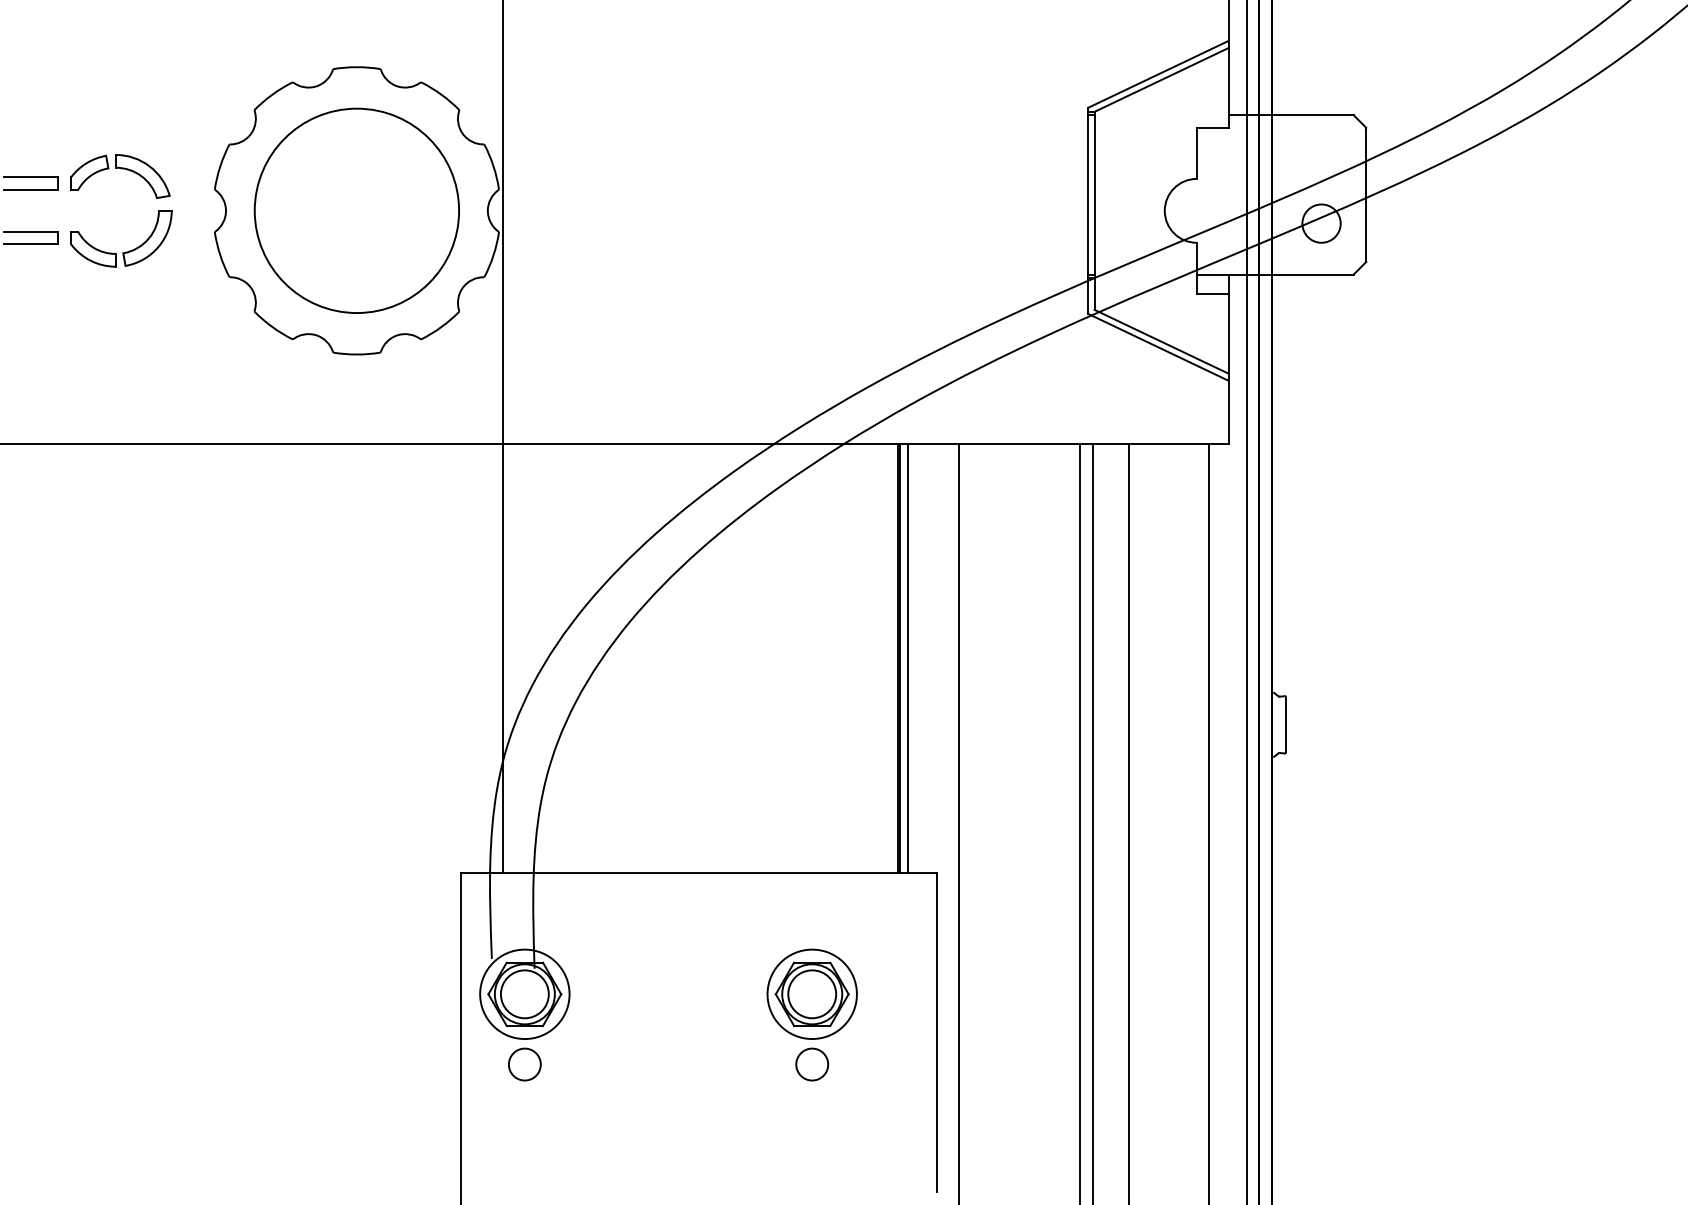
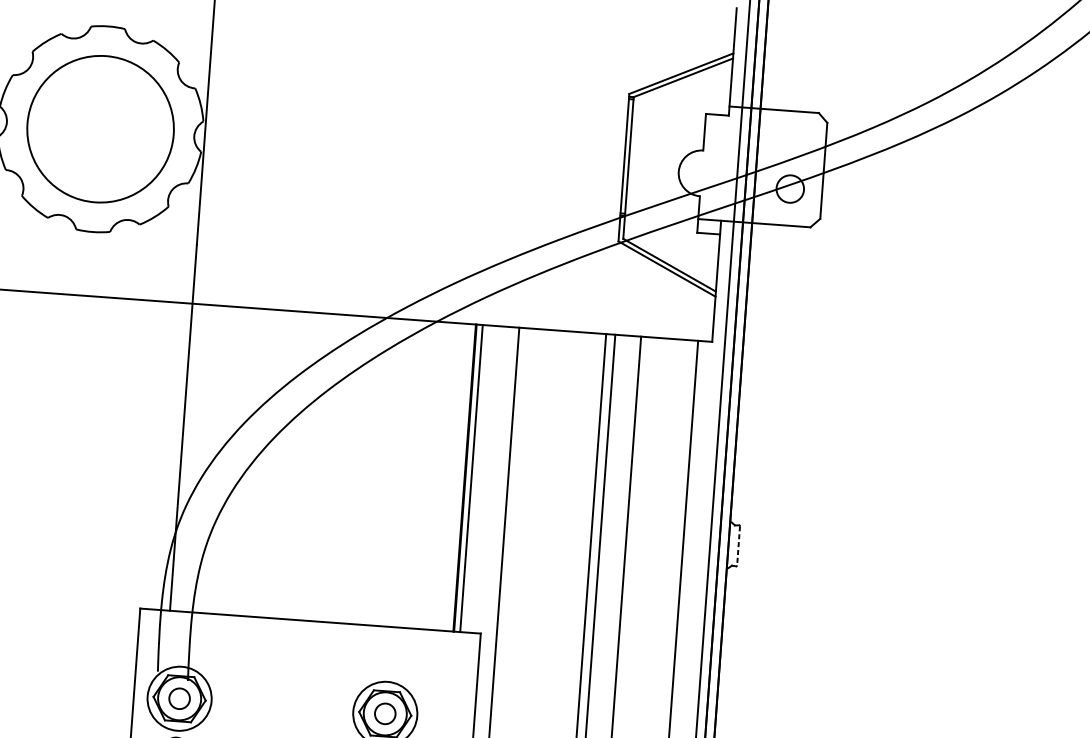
line: (1286, 725) -> (738, 546), solid -> dashed
circle: (524, 994) -> (179, 698), size x0.6
circle: (812, 994) -> (385, 714), size x0.6

